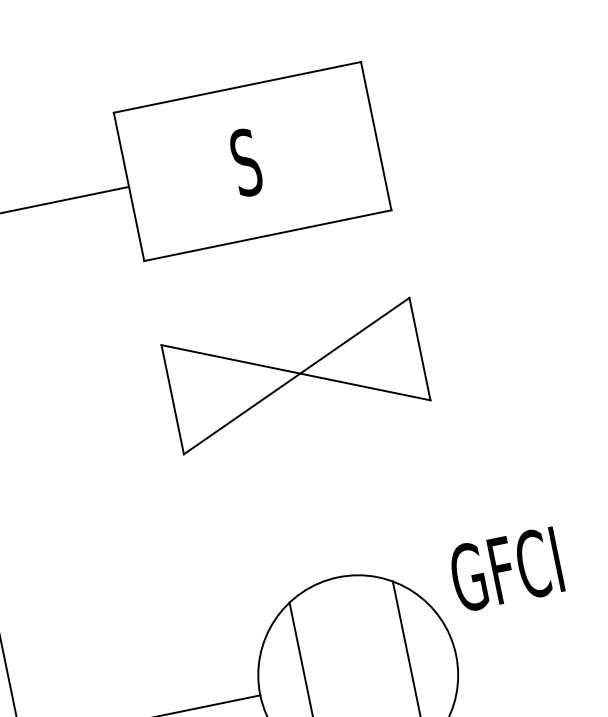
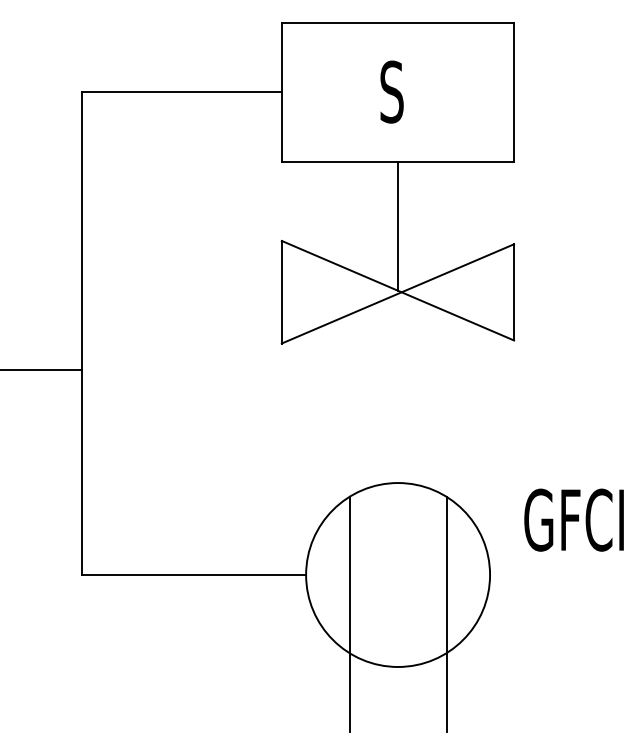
line: (281, 303) -> (397, 225), added
text: (505, 569) -> (573, 519), moved

